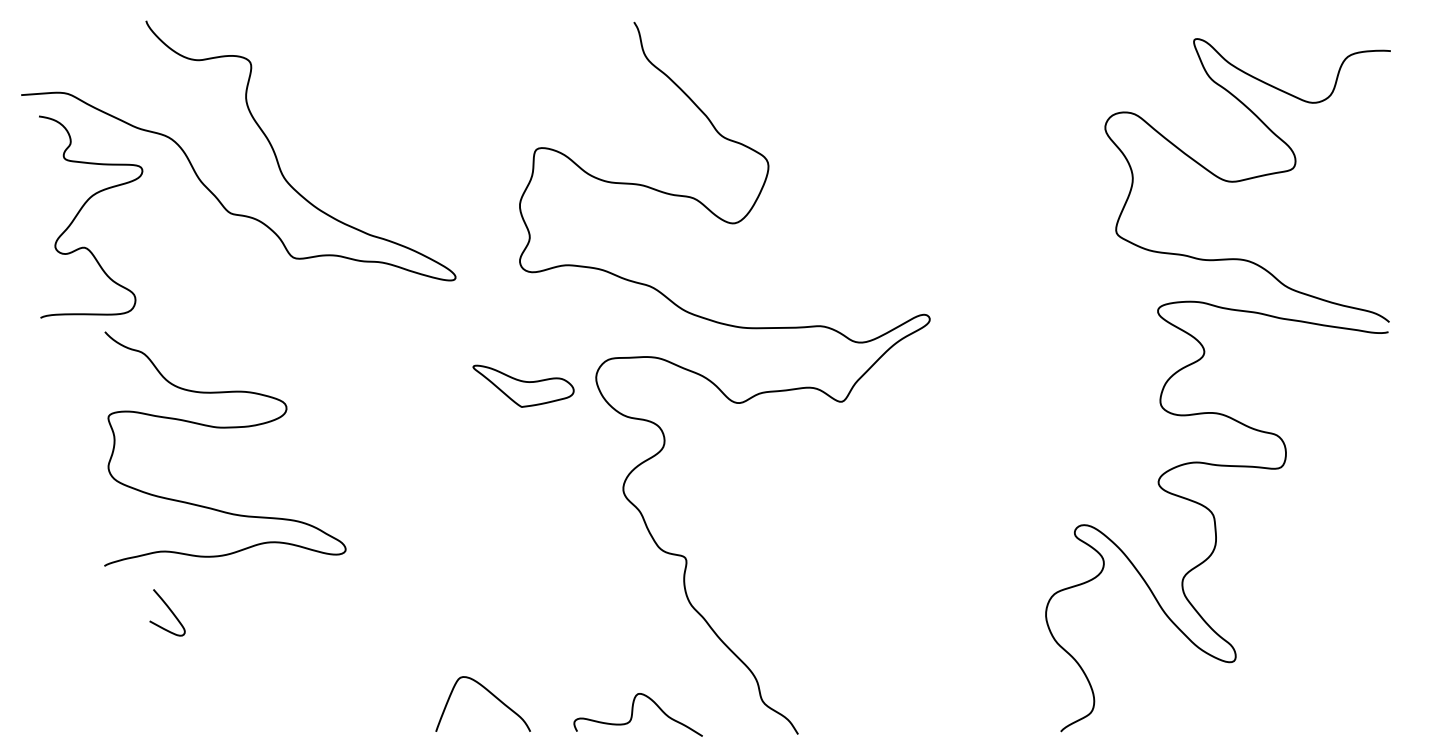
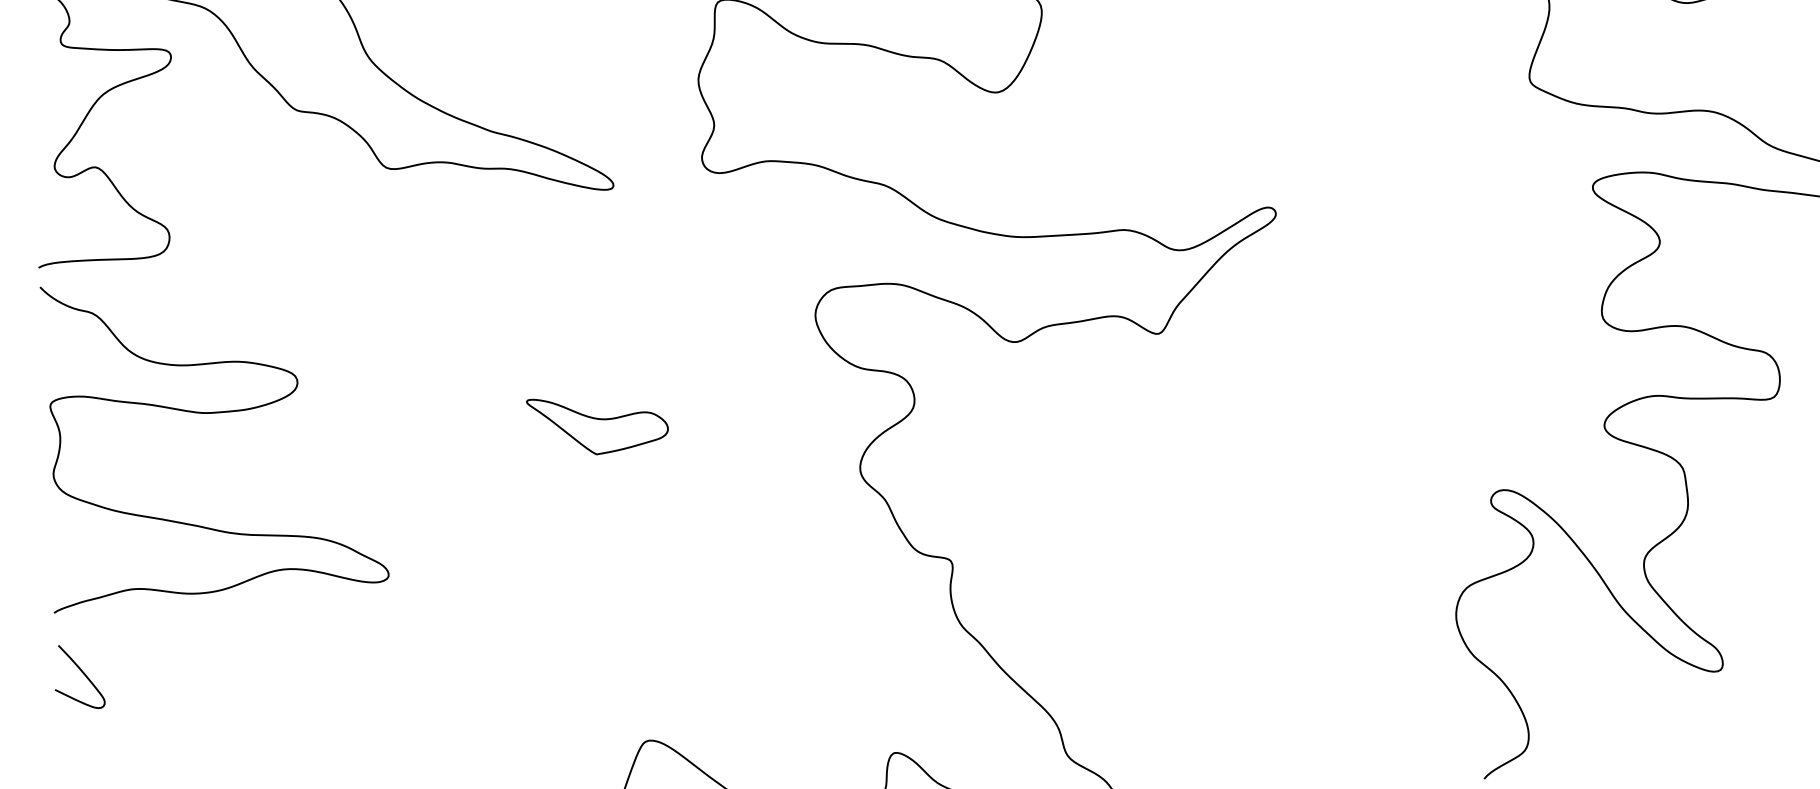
part: (523, 385) -> (597, 424), moved
curve: (225, 428) -> (213, 413), moved
curve: (169, 610) -> (82, 673), moved

